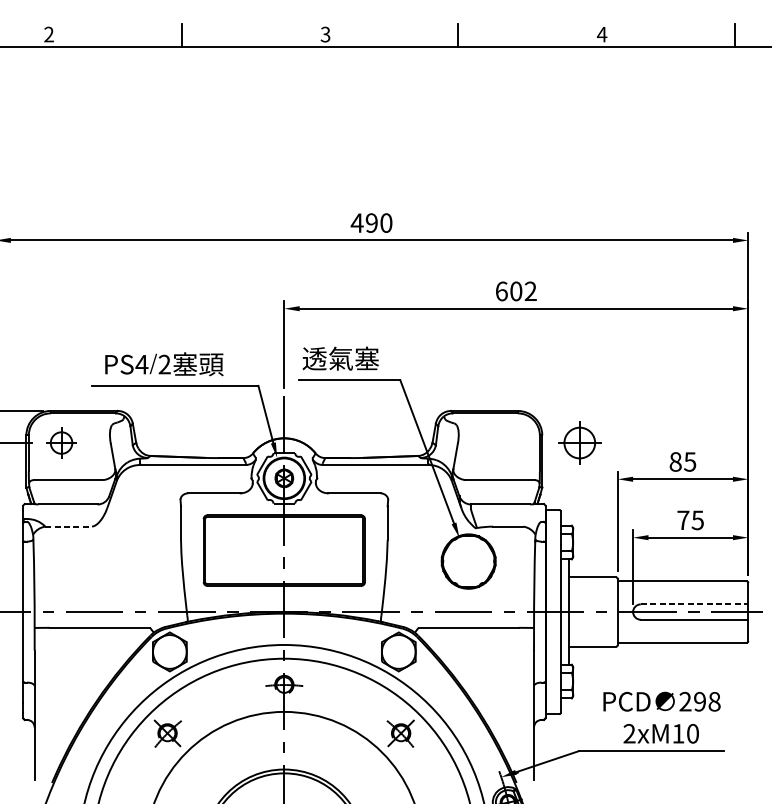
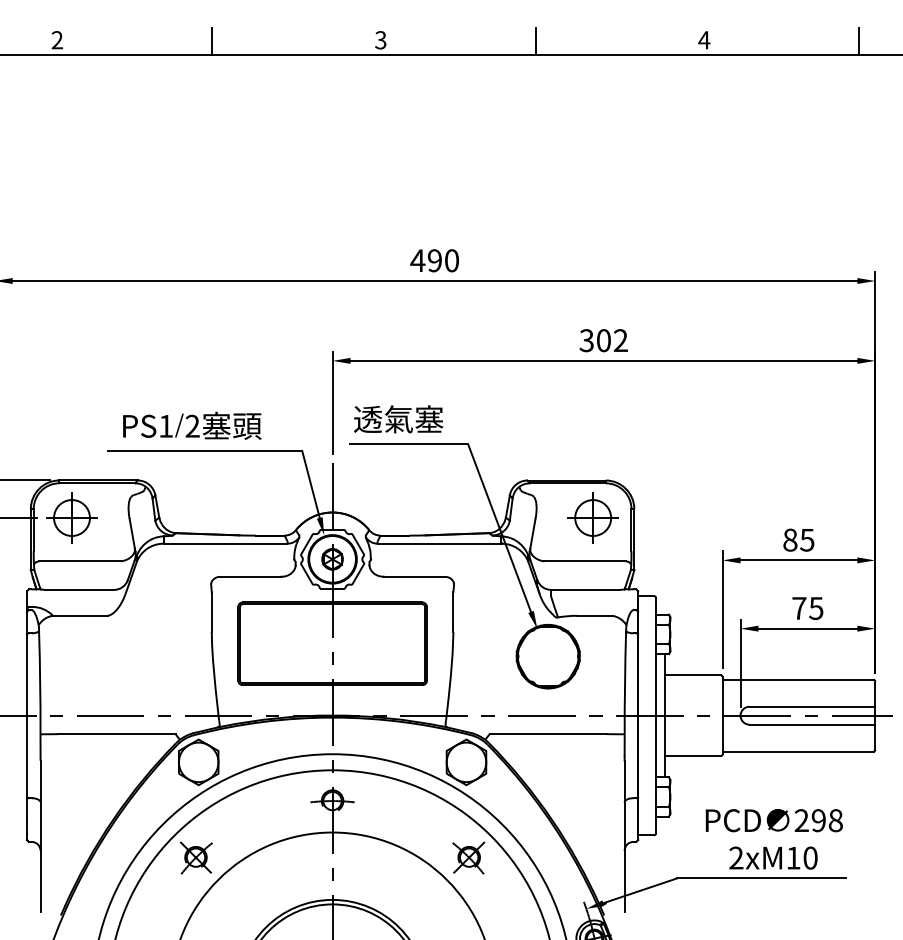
text: (501, 291) -> (586, 340), 602 -> 302
text: (141, 364) -> (165, 426), PS4 -> PS1
part: (61, 442) -> (71, 517), size x1.43
part: (579, 442) -> (592, 517), moved
line: (68, 526) -> (80, 615), dashed -> solid
line: (694, 604) -> (812, 706), dashed -> solid

